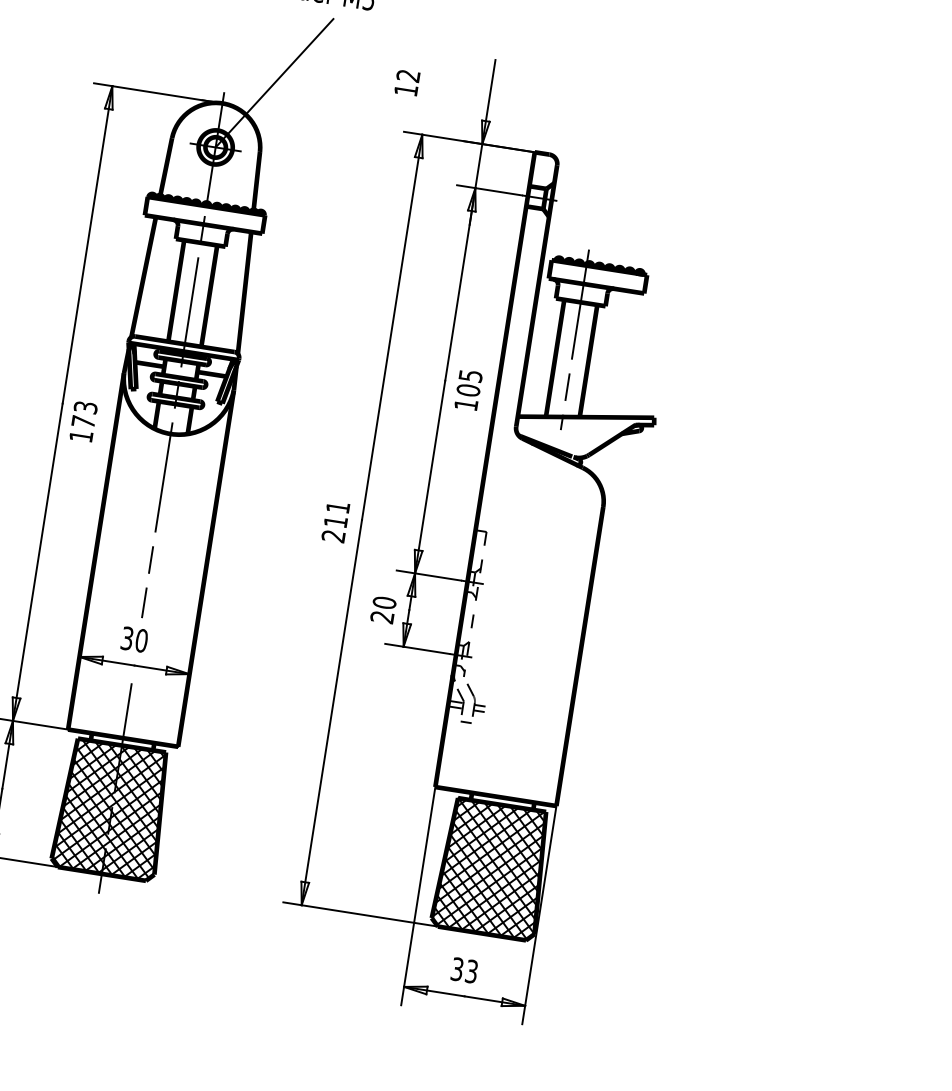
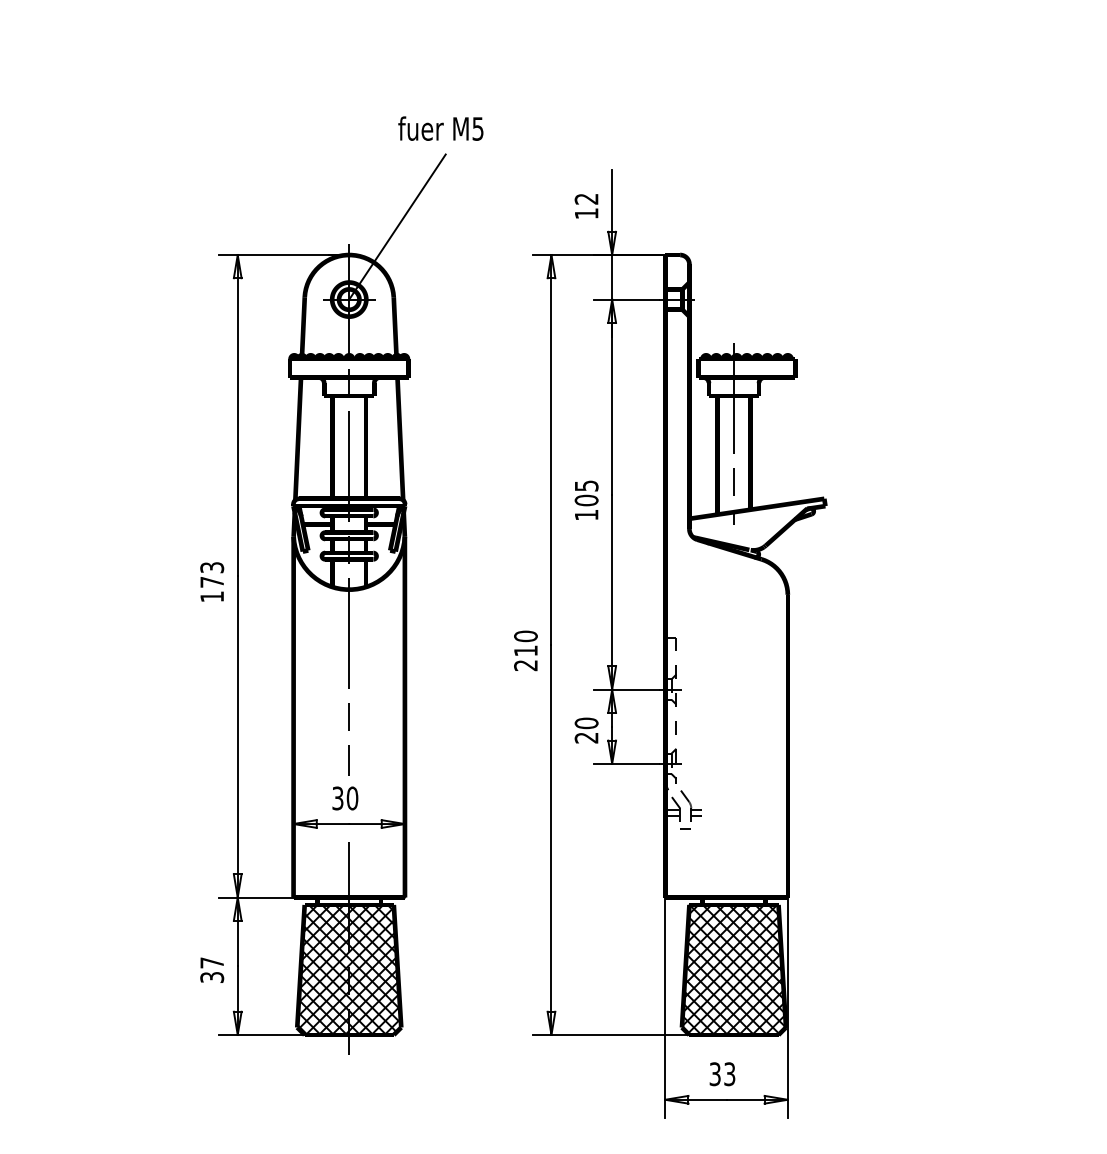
text: (407, 83) -> (586, 206), moved
text: (468, 389) -> (586, 499), moved
text: (83, 421) -> (212, 581), moved
text: (337, 507) -> (525, 636), 211 -> 210

